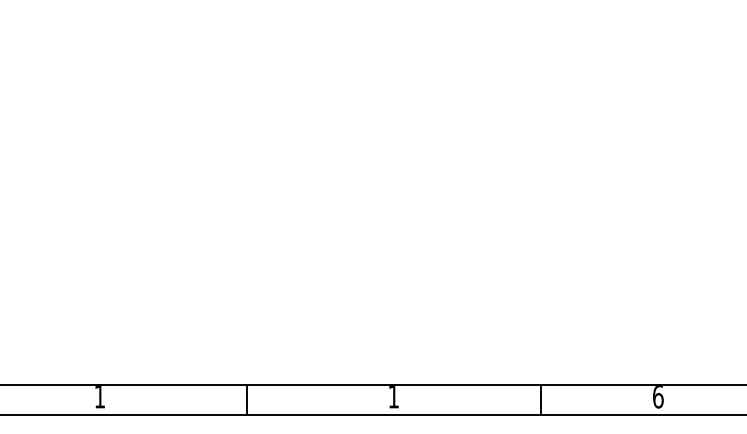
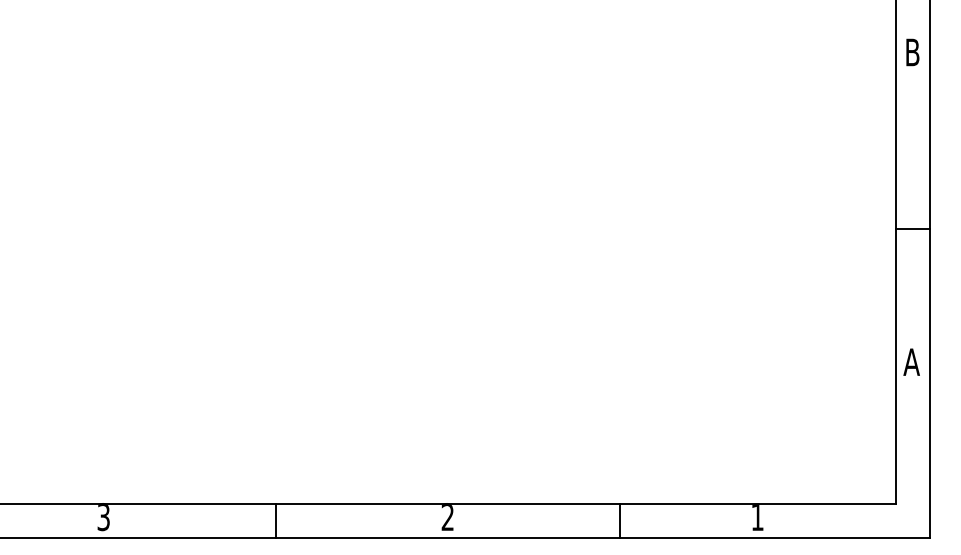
text: (393, 396) -> (447, 517), 1 -> 2
text: (99, 397) -> (103, 518), 1 -> 3
text: (658, 397) -> (757, 518), 6 -> 1

